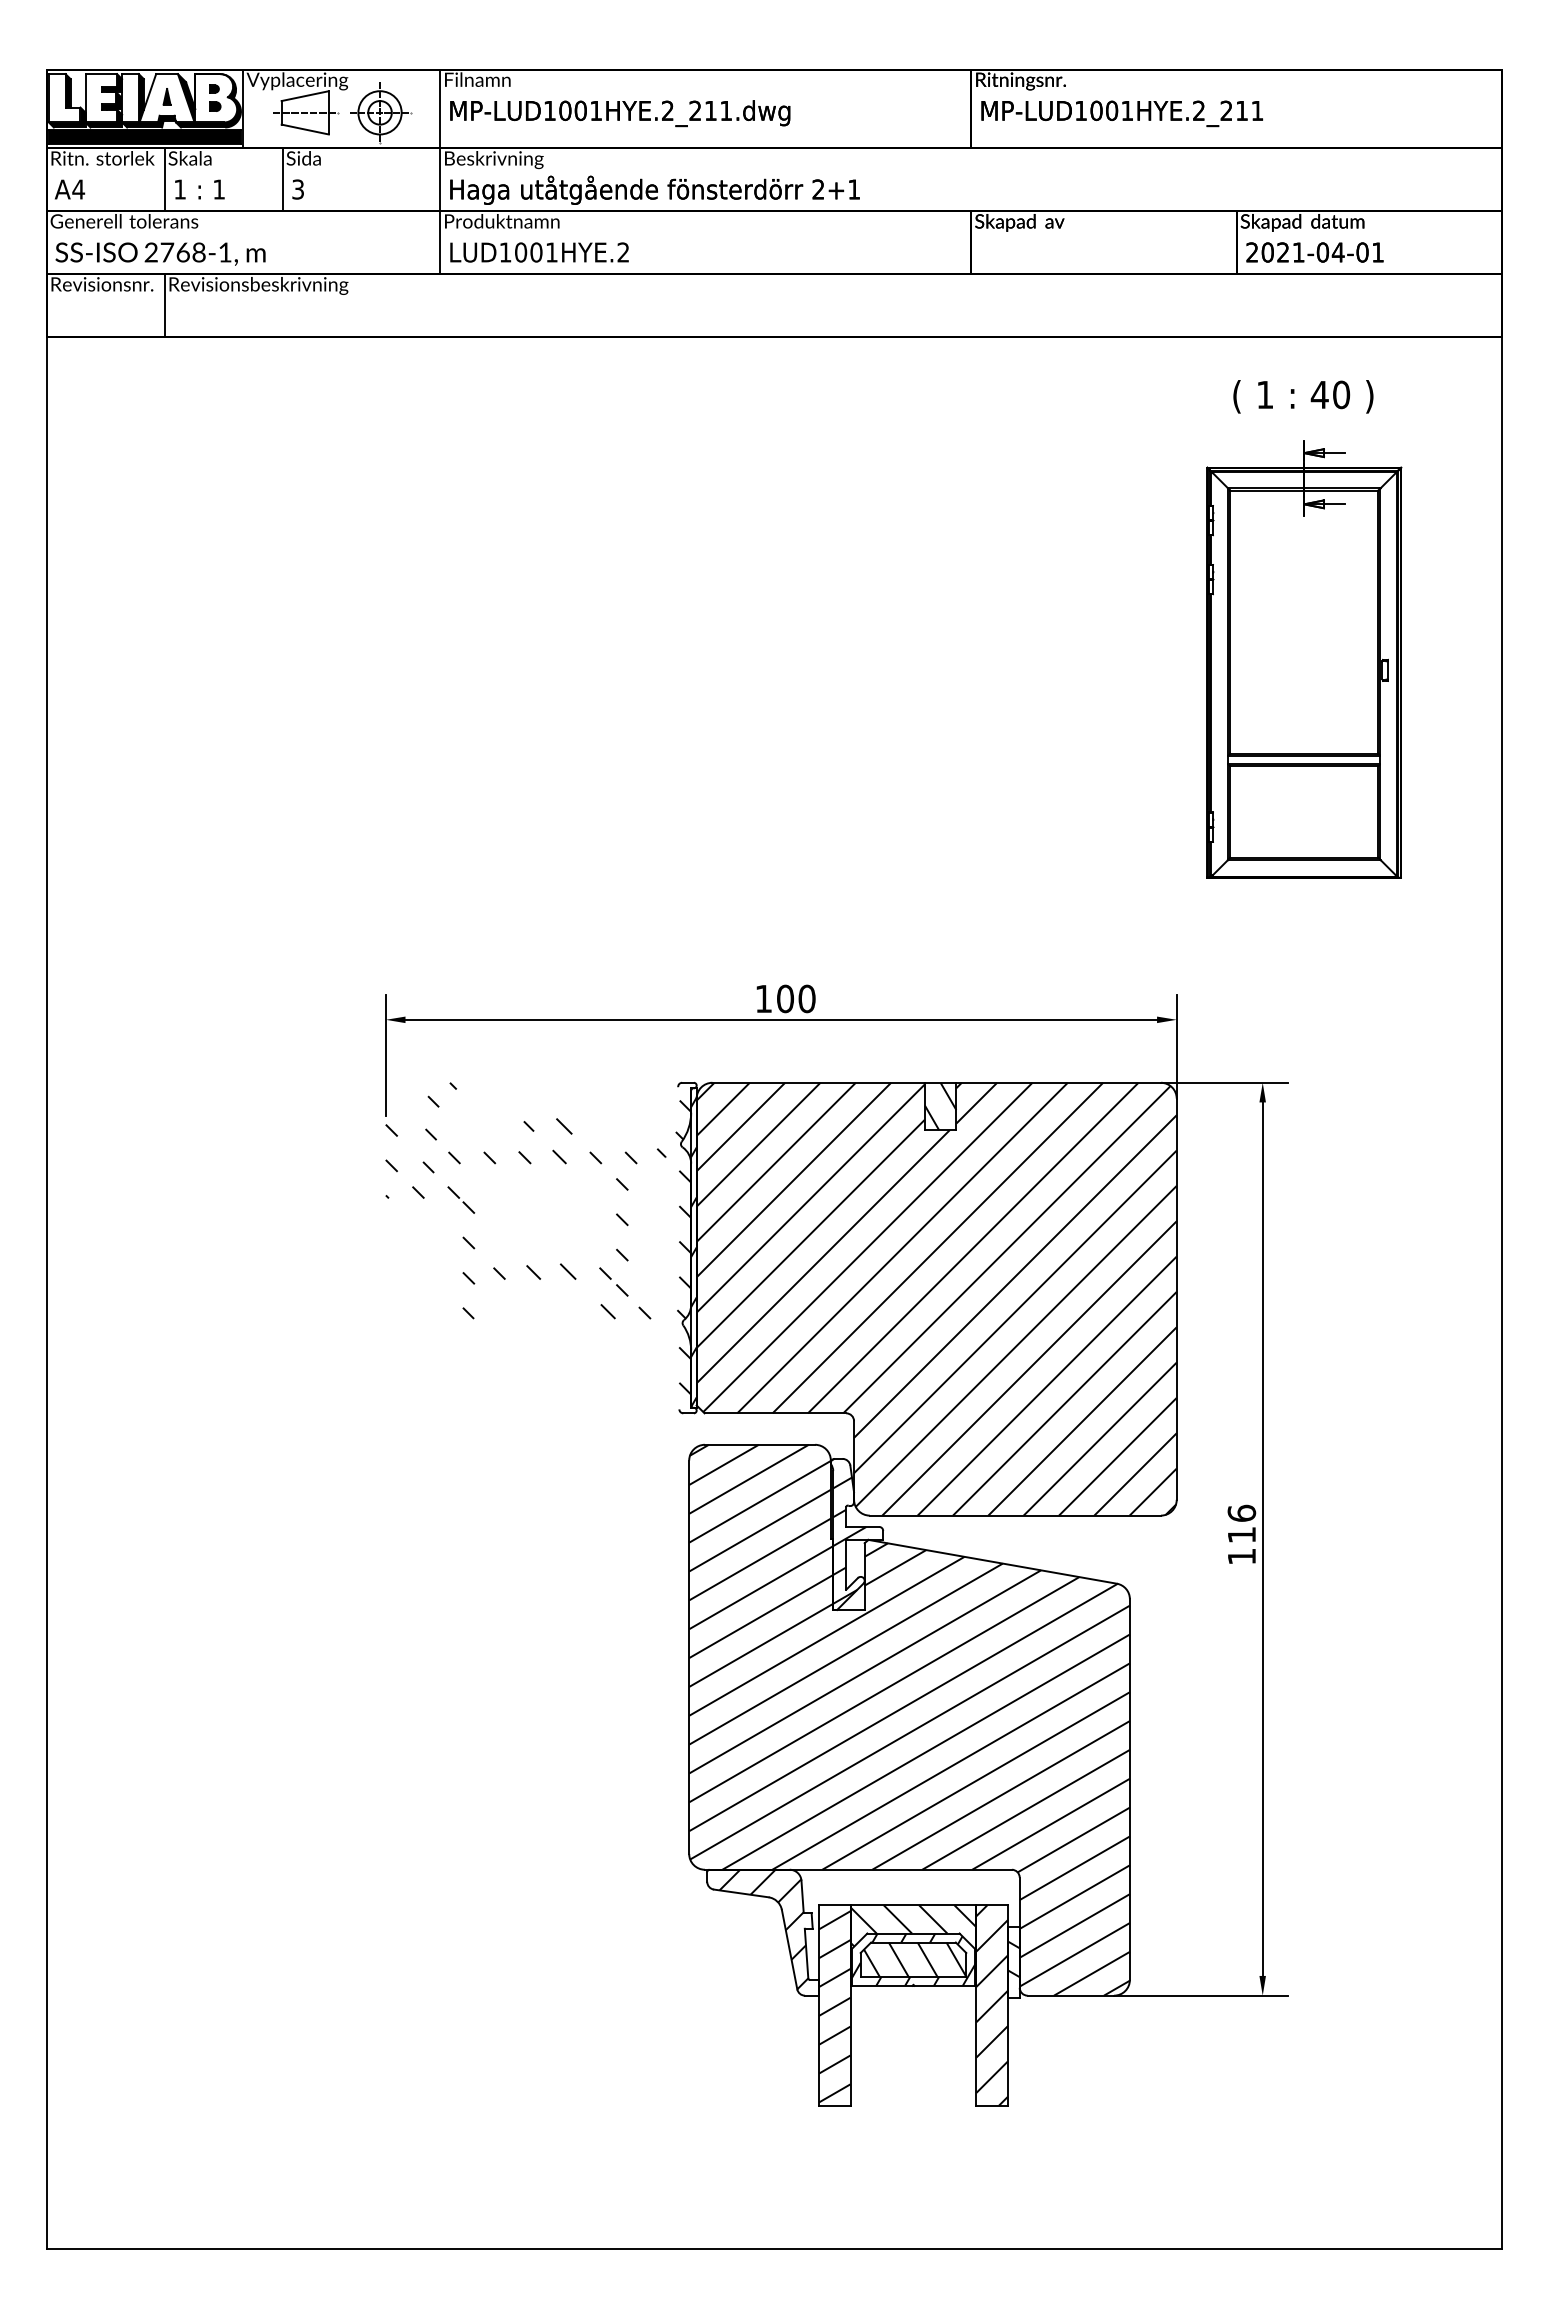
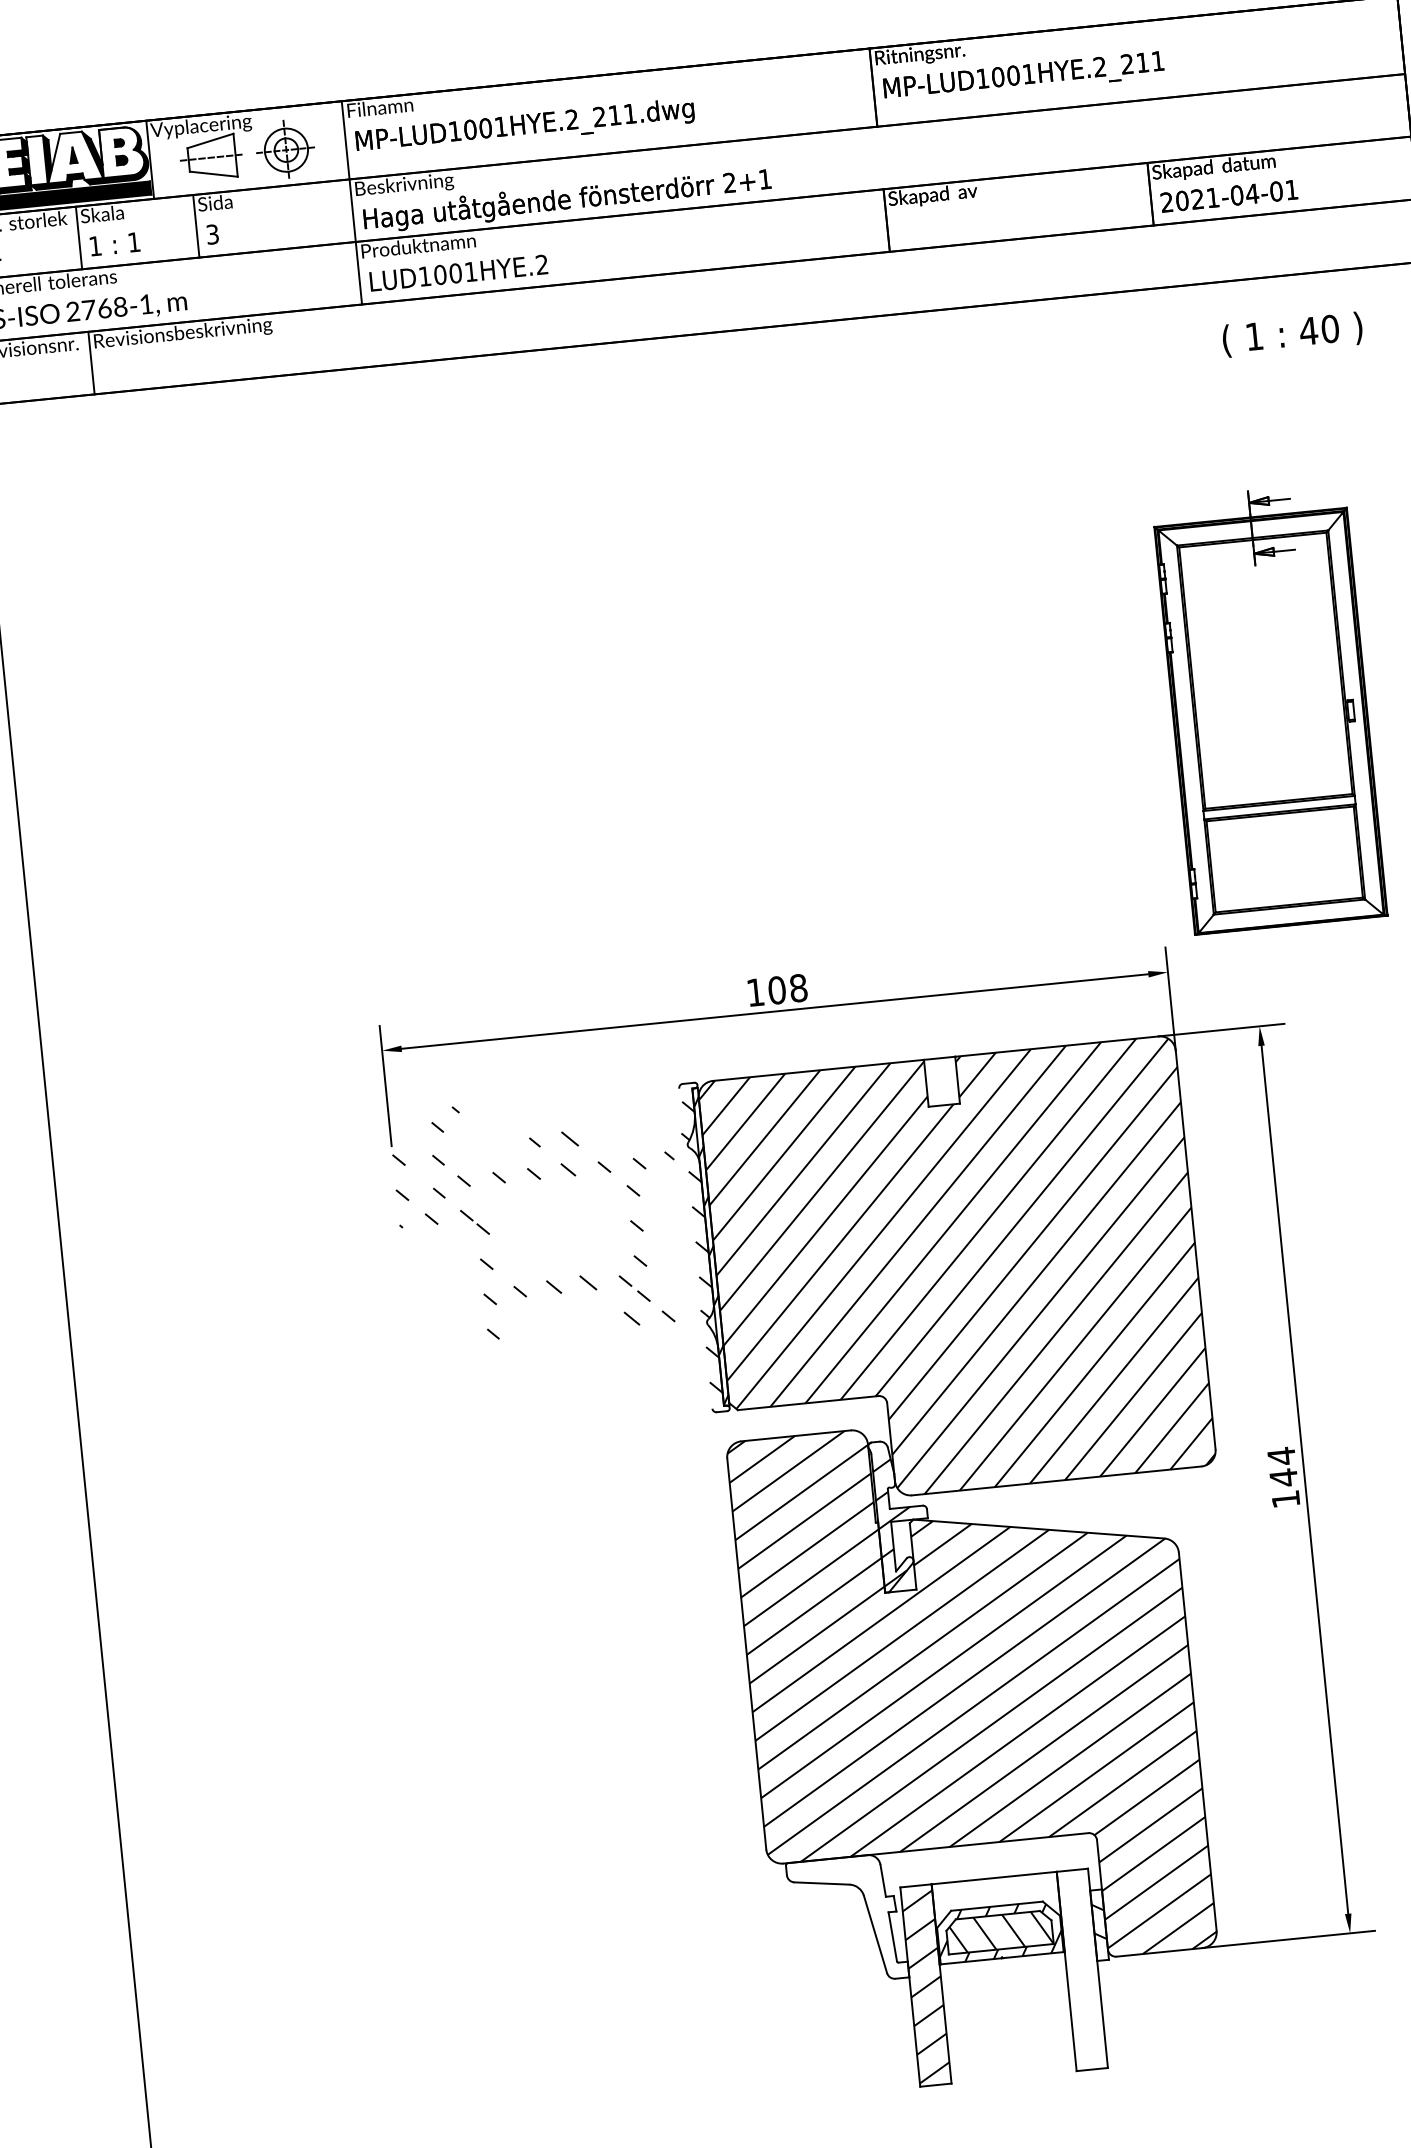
text: (1303, 396) -> (1292, 334), moved
part: (1304, 659) -> (1269, 707), moved
text: (806, 998) -> (797, 987), 100 -> 108
hatch: (940, 1106) -> (941, 1081), removed
text: (1241, 1524) -> (1282, 1467), 116 -> 144
hatch: (763, 1929) -> (847, 1917), removed
hatch: (913, 1942) -> (997, 1915), removed
hatch: (991, 2005) -> (1081, 1970), removed

